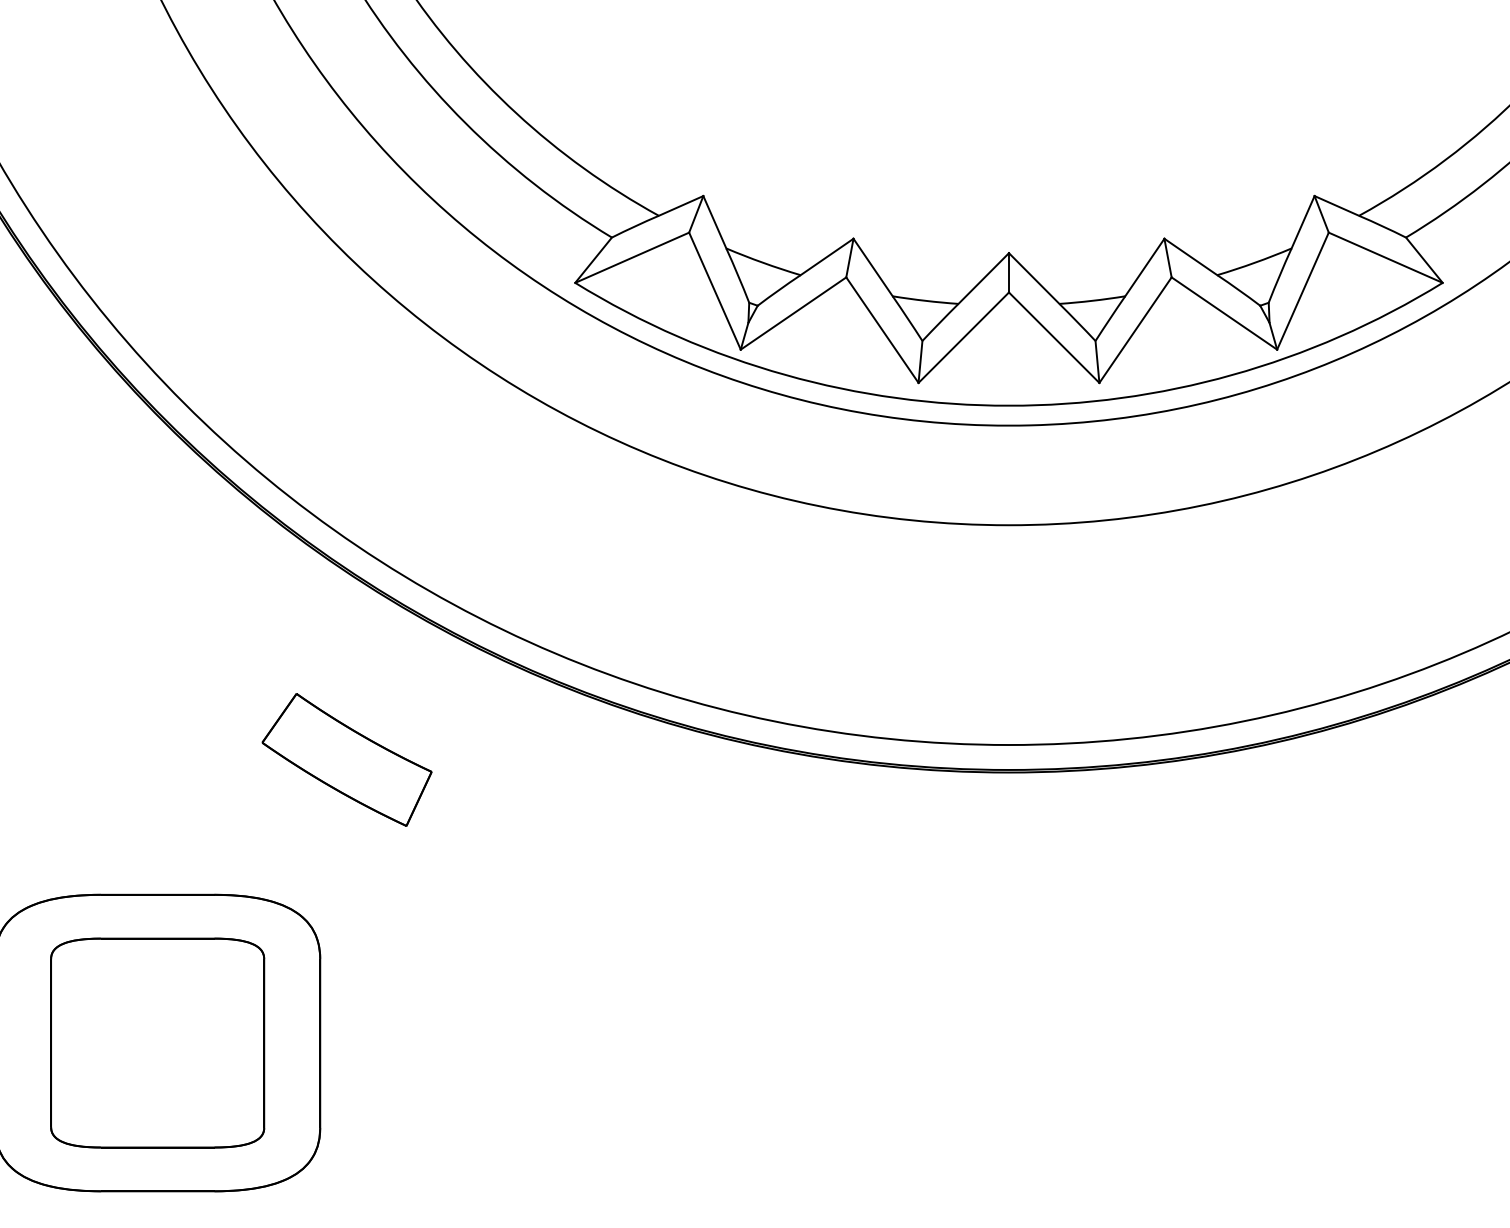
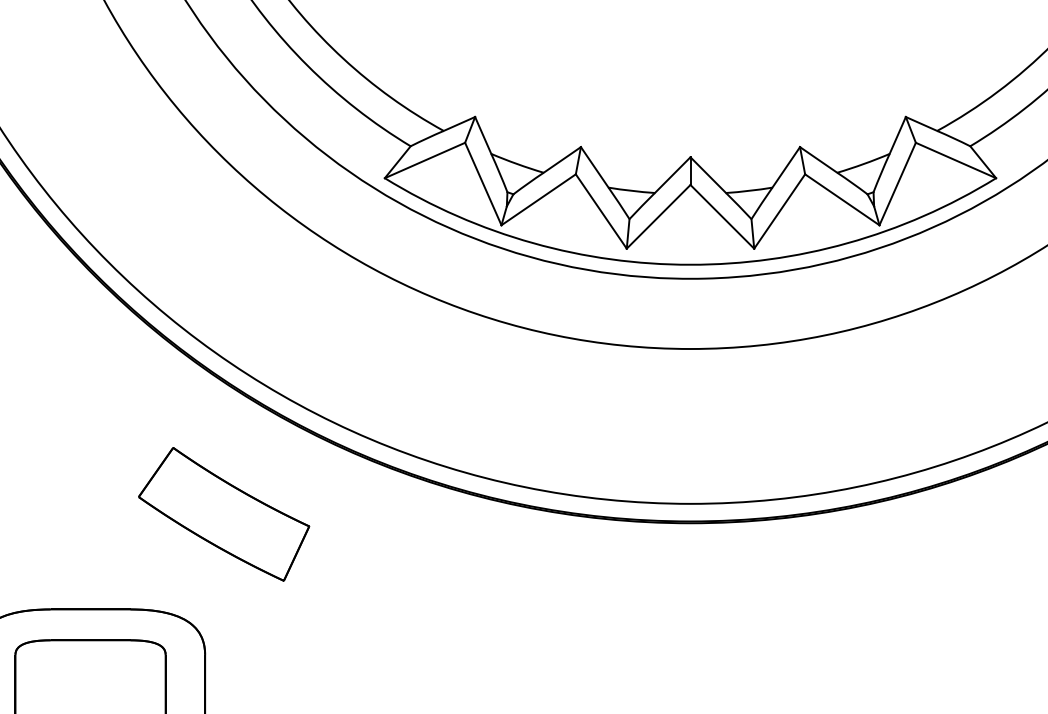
part: (346, 759) -> (223, 514), size x1.43

